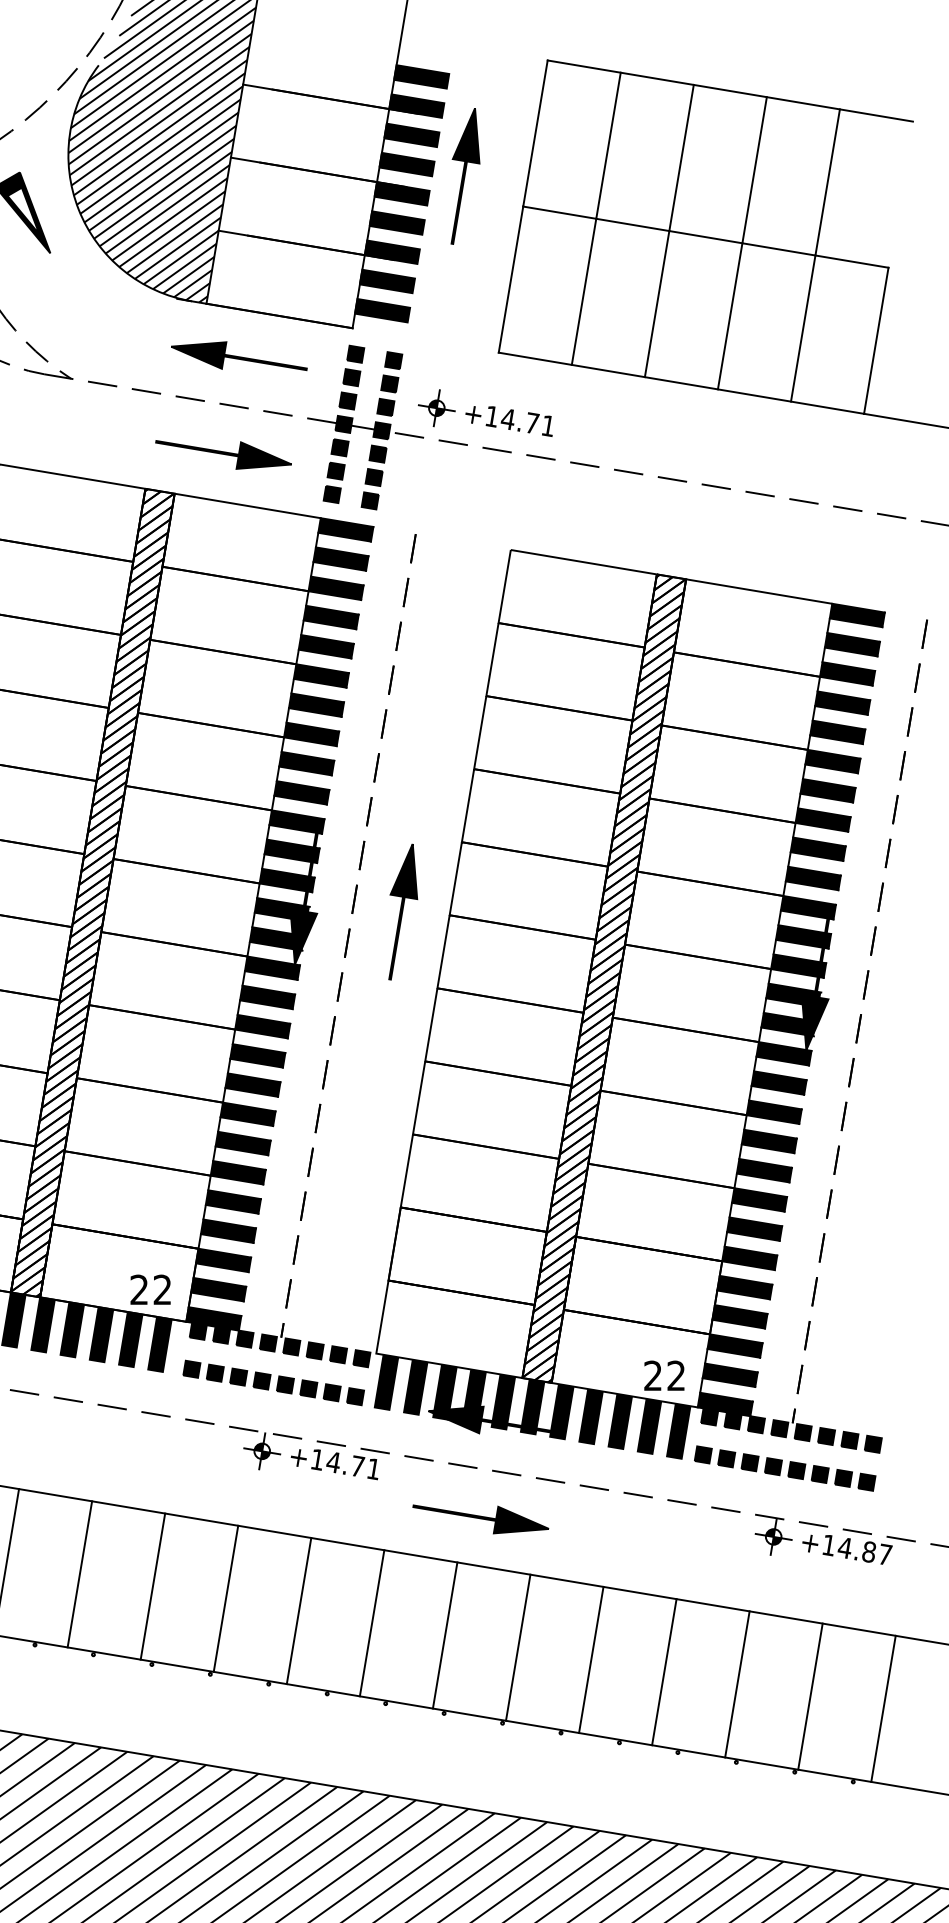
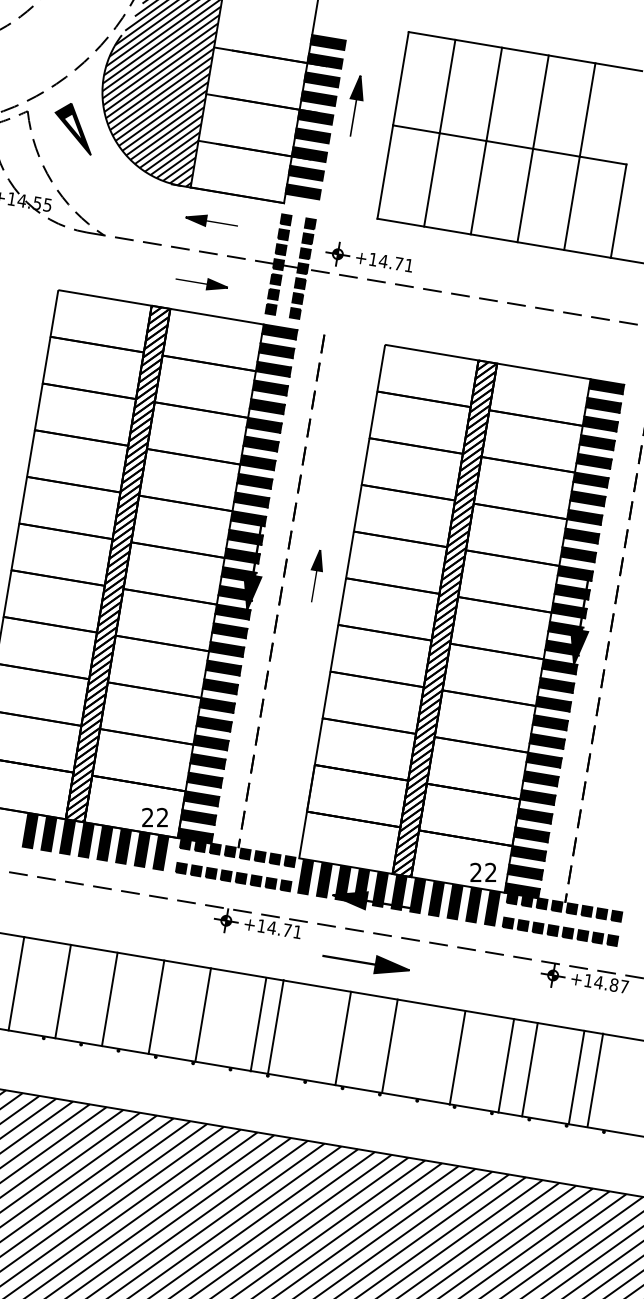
part: (465, 175) -> (356, 105), size x0.7
part: (239, 355) -> (211, 220), size x0.6
part: (223, 453) -> (201, 283), size x0.6
part: (403, 910) -> (316, 575), size x0.6
line: (298, 1610) -> (275, 1026), moved
line: (372, 1623) -> (258, 1024), moved
line: (591, 1659) -> (457, 1057), moved
line: (664, 1671) -> (506, 1065), moved
line: (883, 1709) -> (595, 1080), moved

